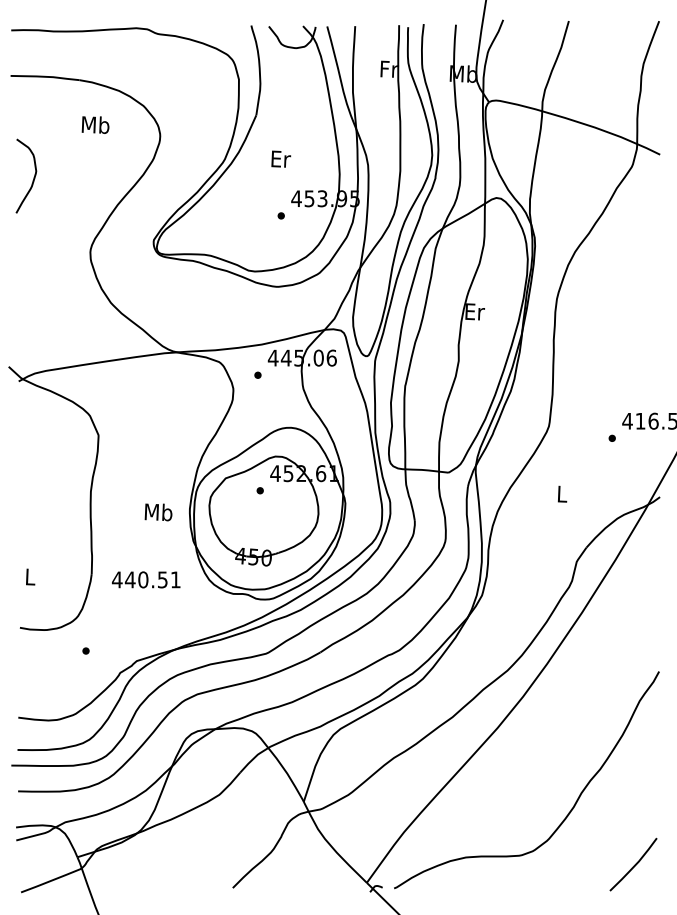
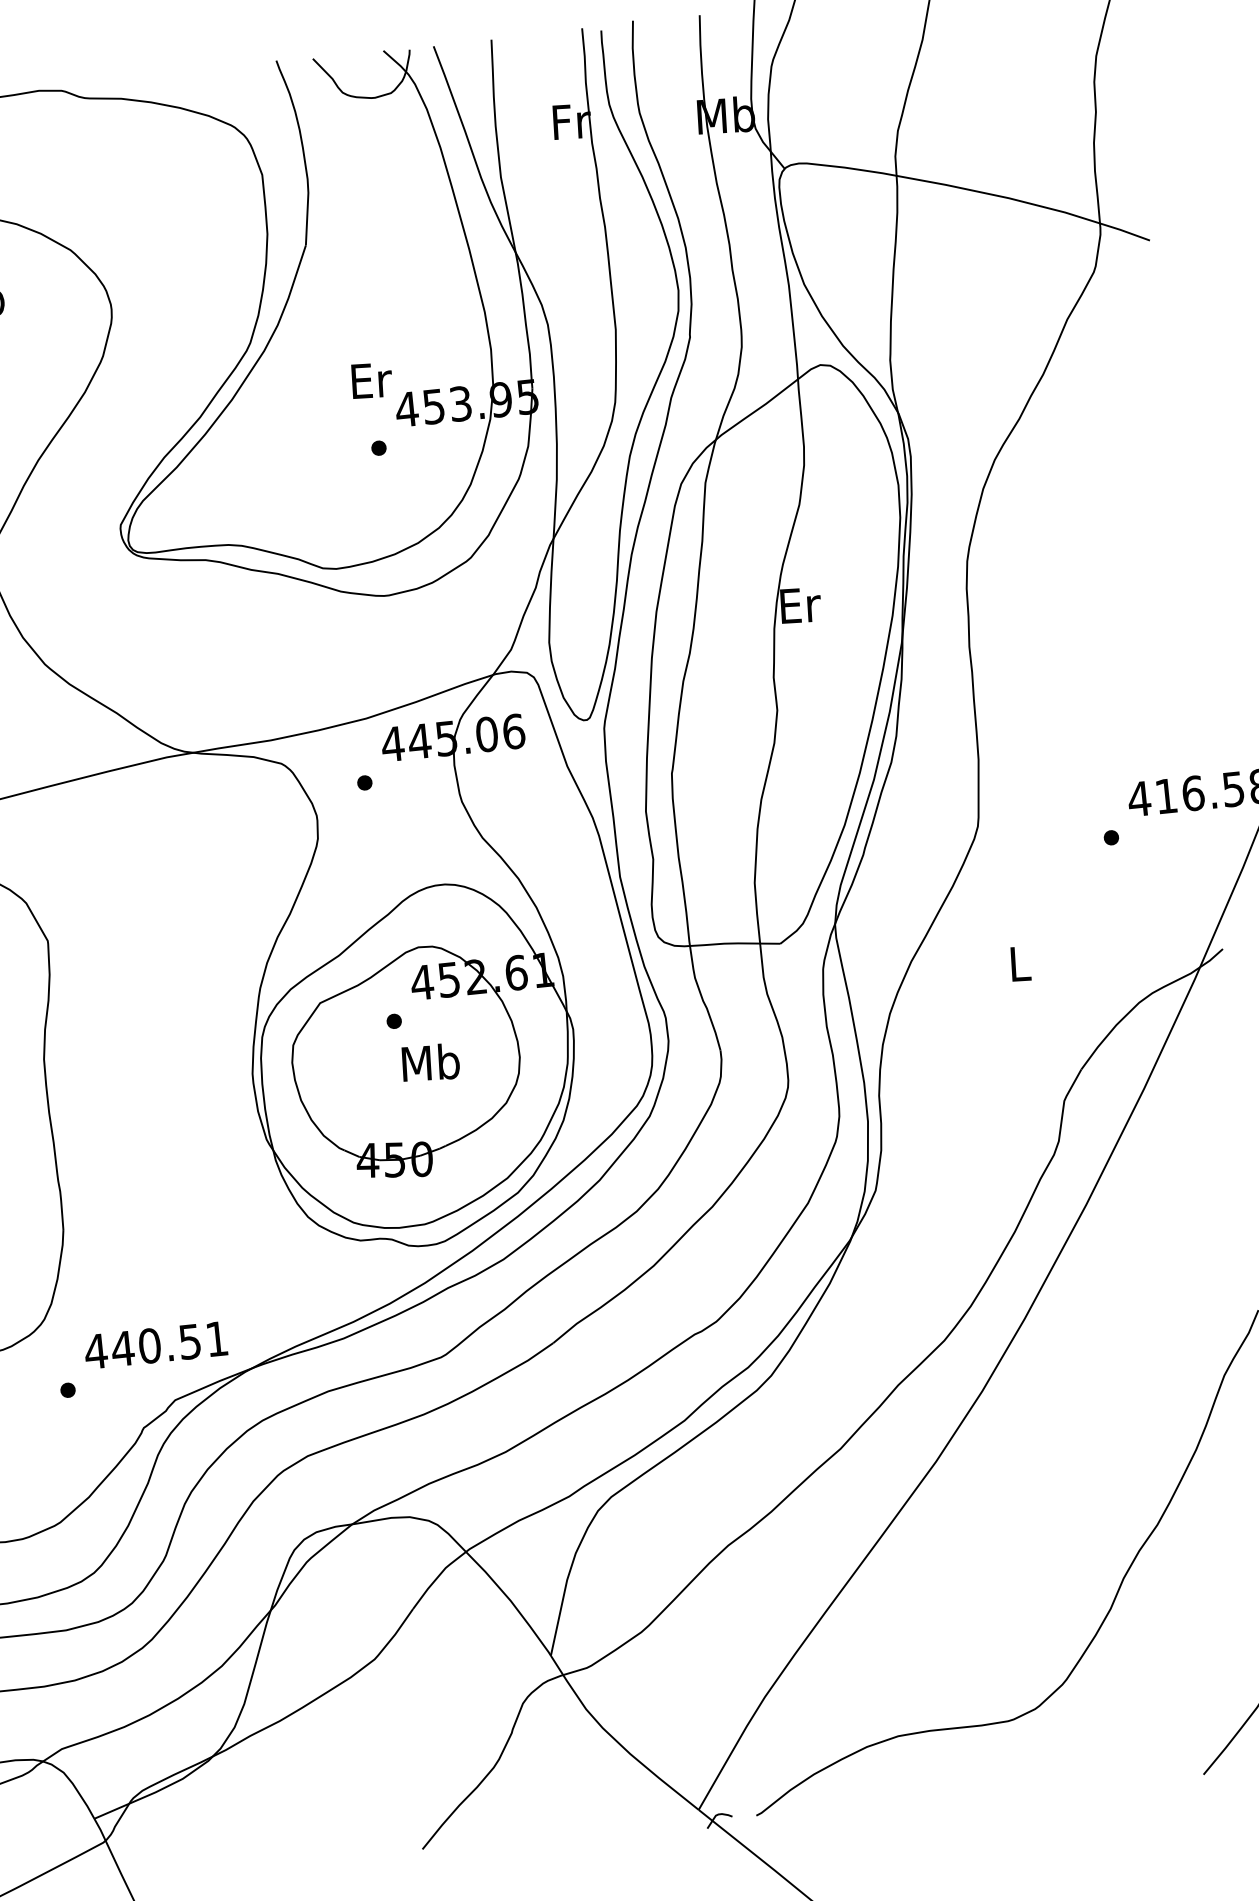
text: (281, 158) -> (372, 378), moved
text: (158, 512) -> (430, 1063), moved
text: (146, 579) -> (156, 1344), moved

